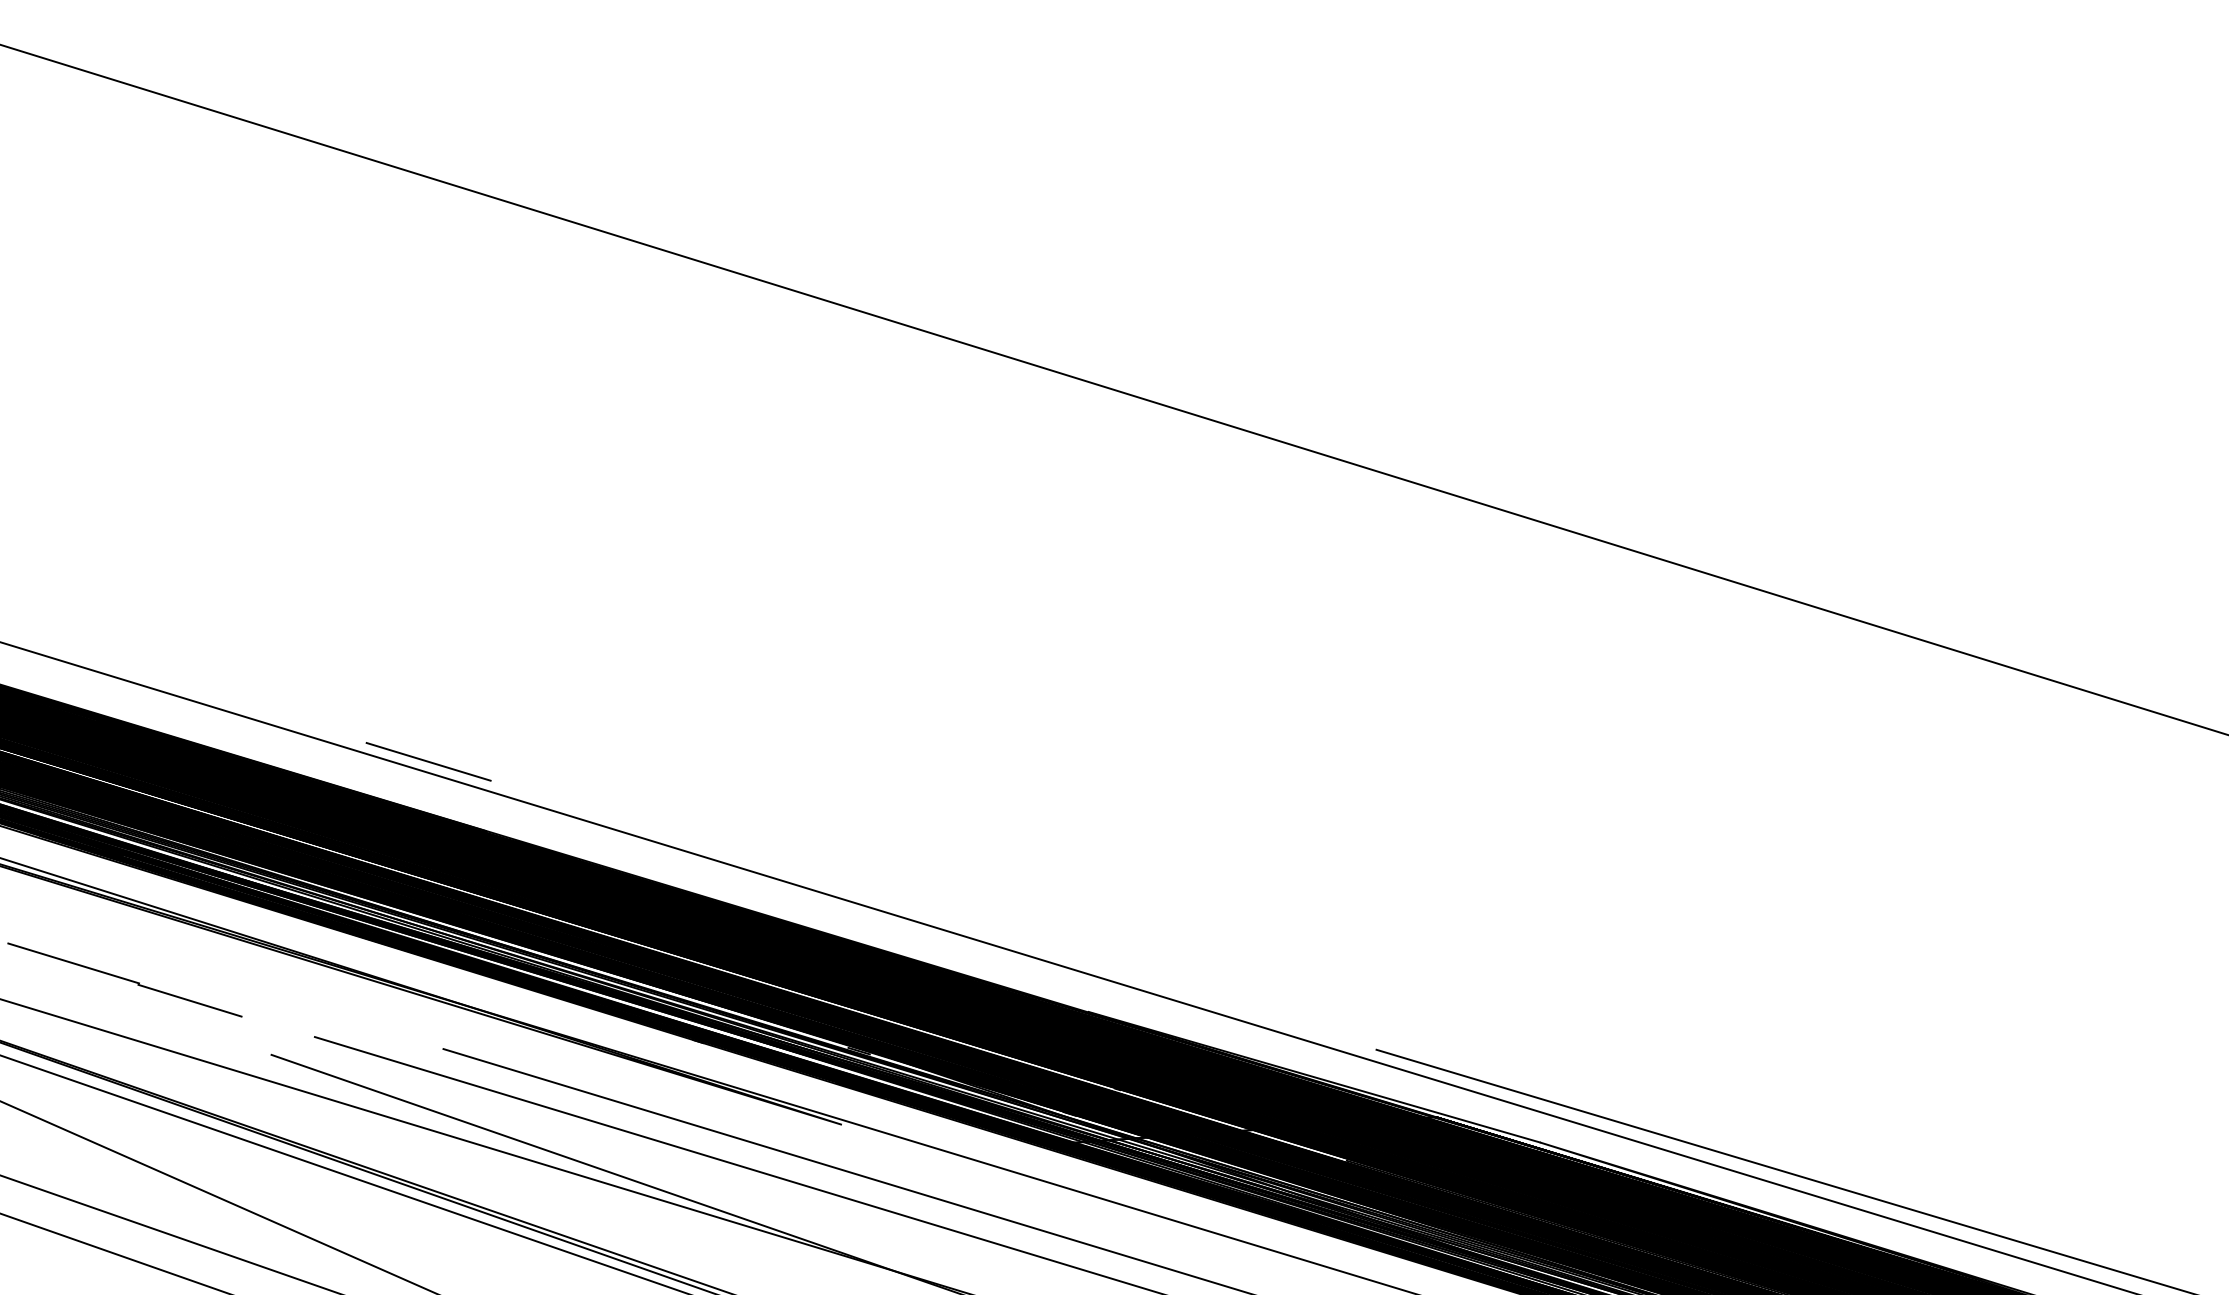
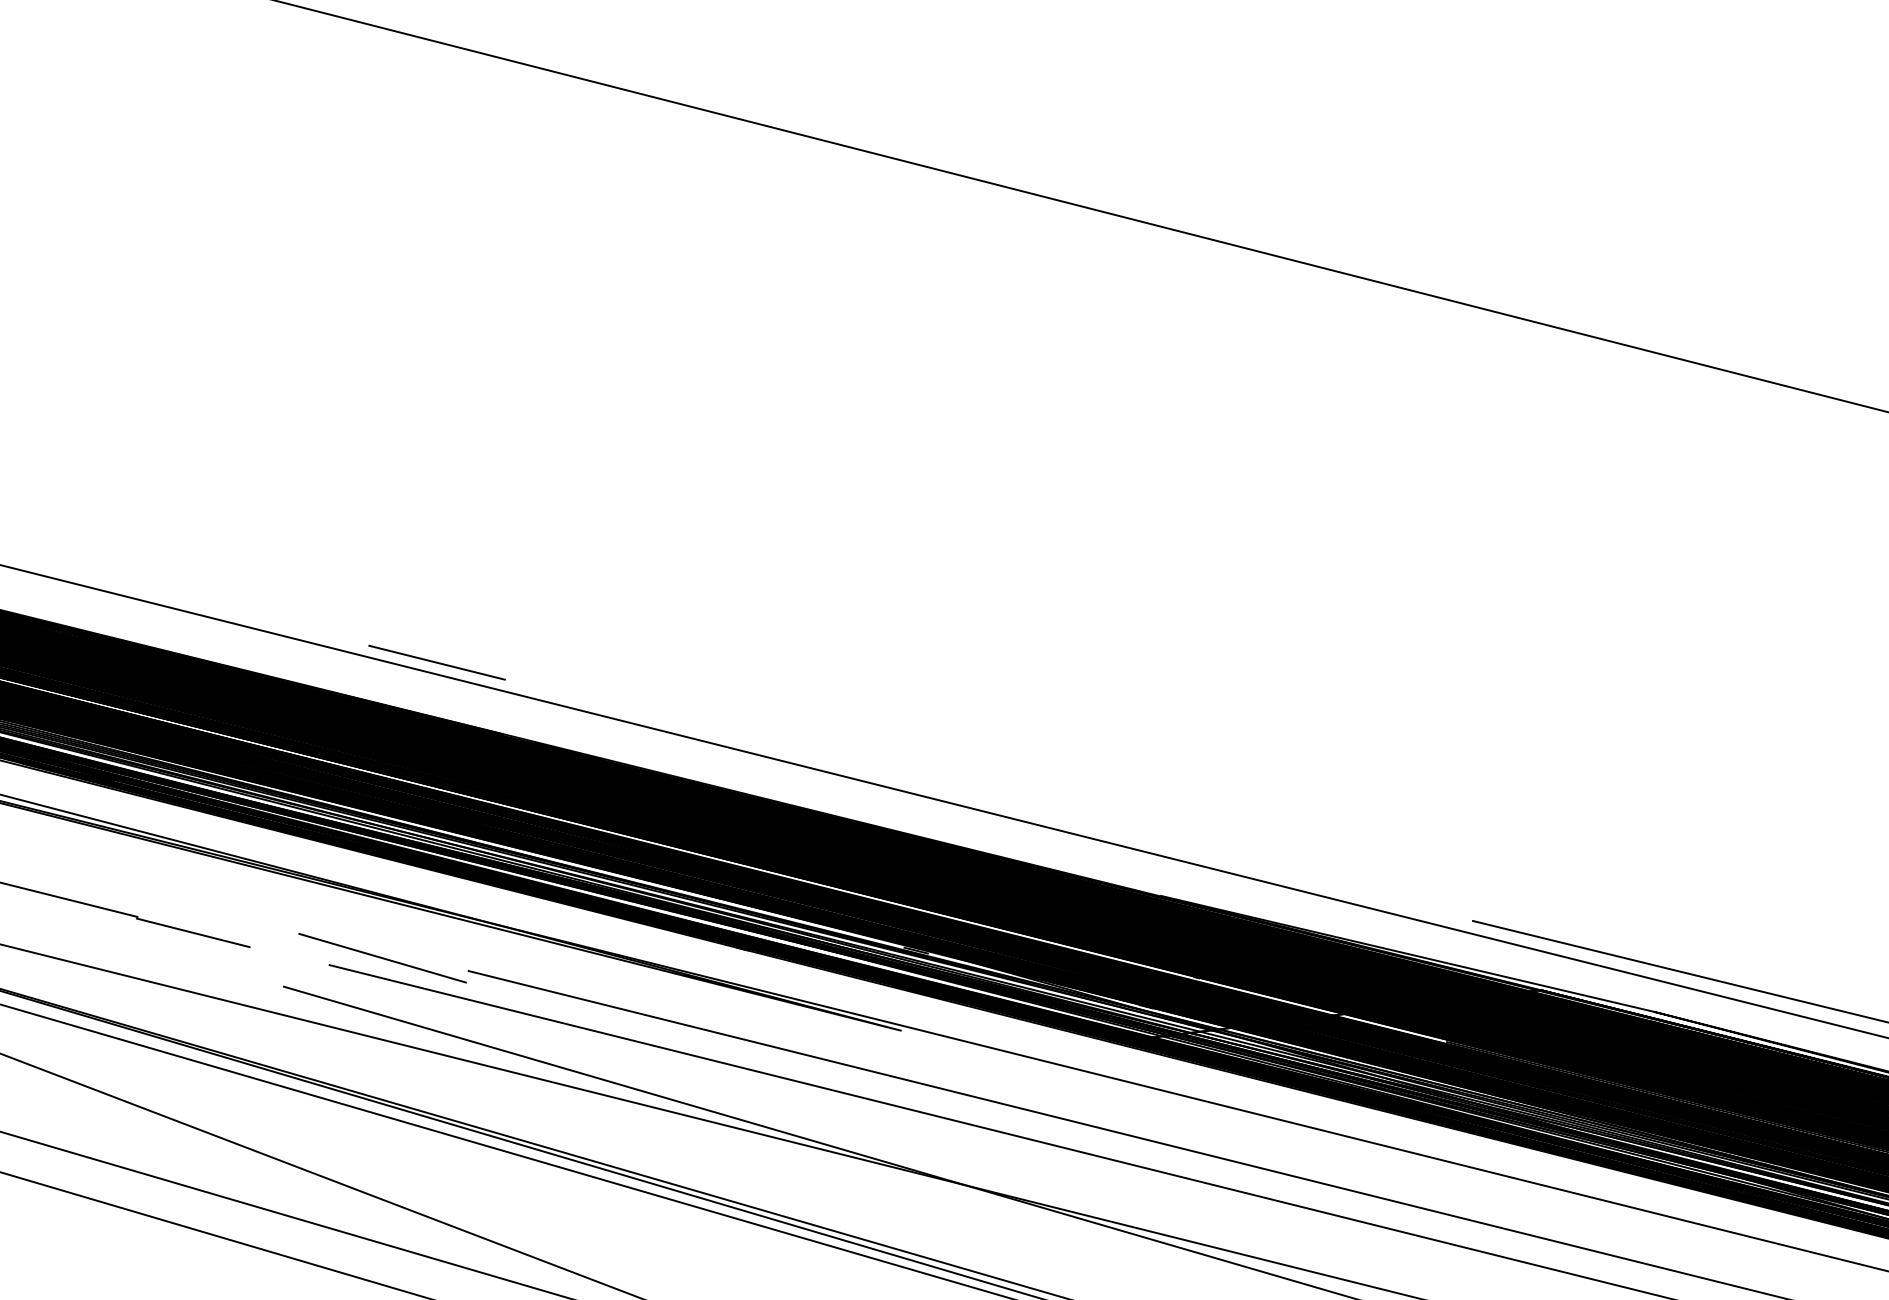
line: (364, 1032) -> (382, 957), added

